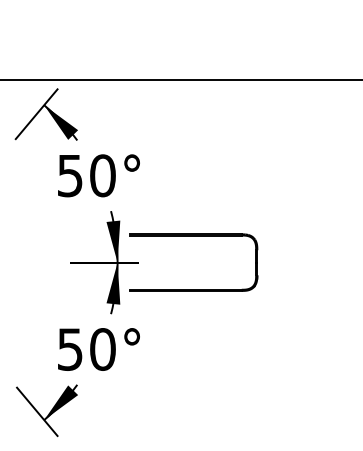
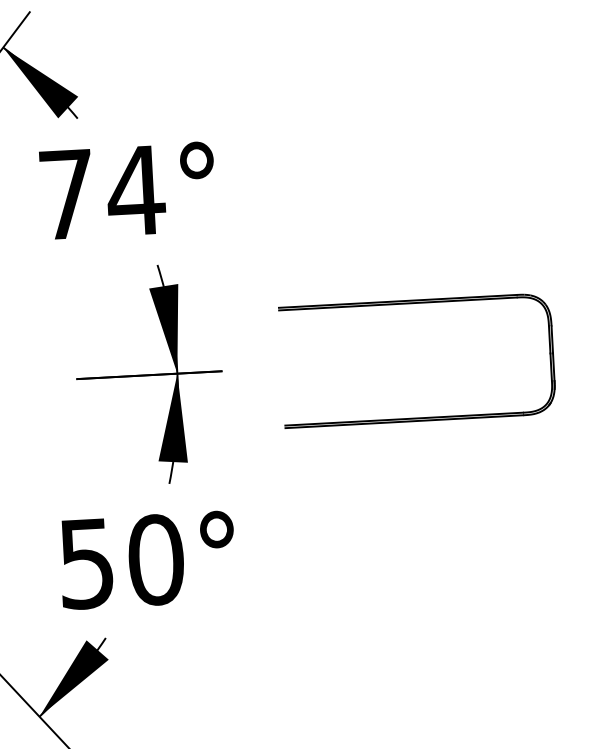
text: (87, 175) -> (103, 191), 50° -> 74°
part: (193, 236) -> (414, 305), moved

